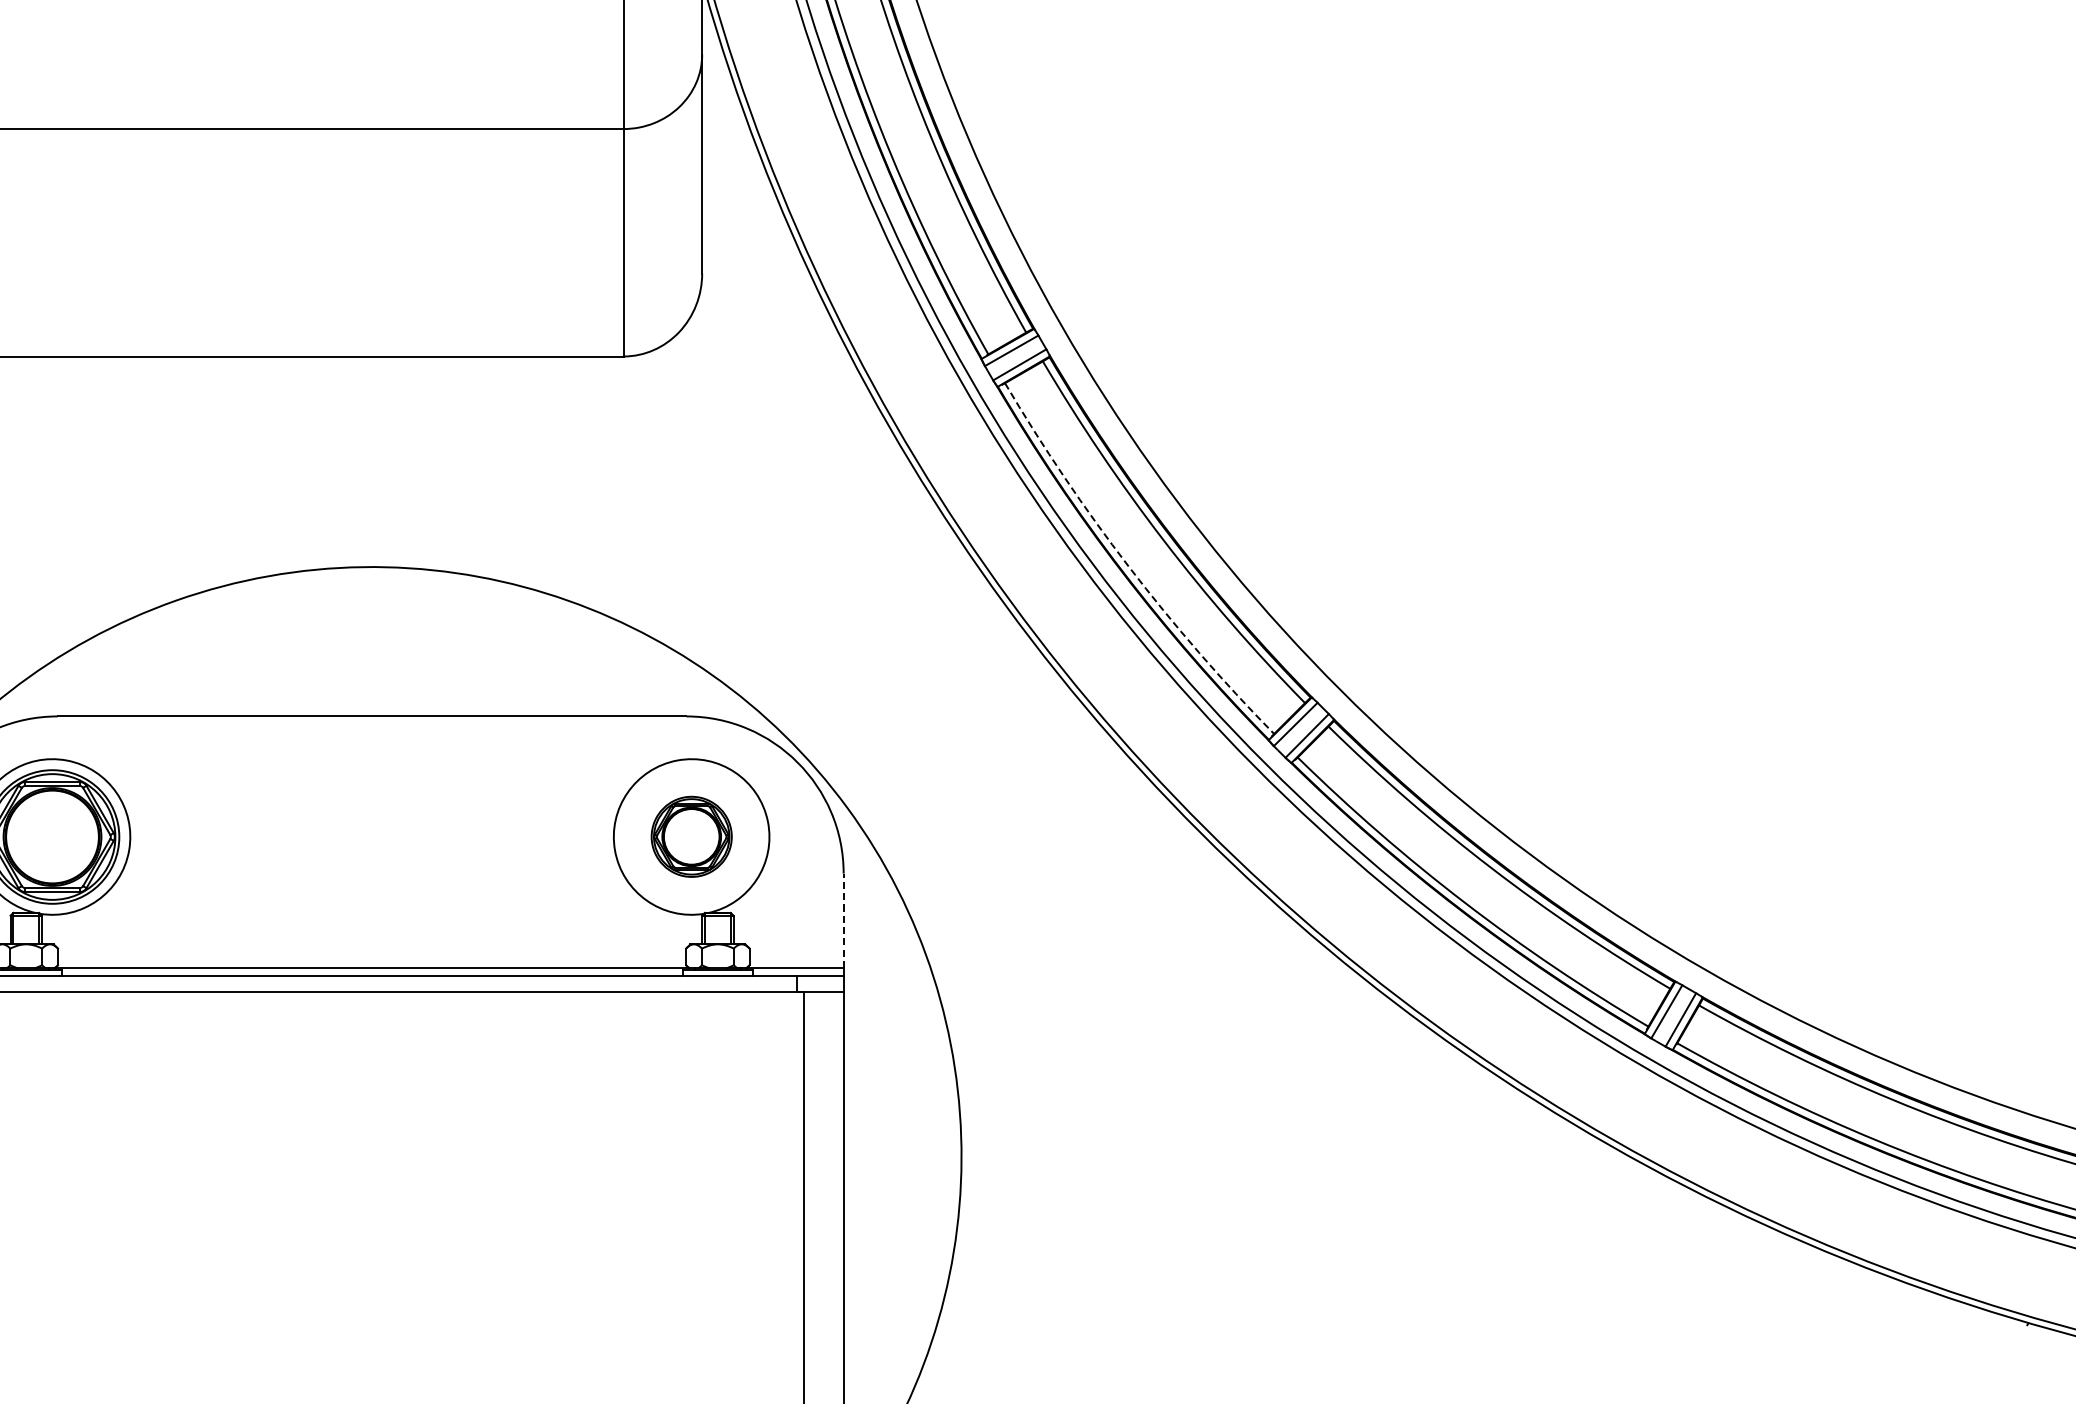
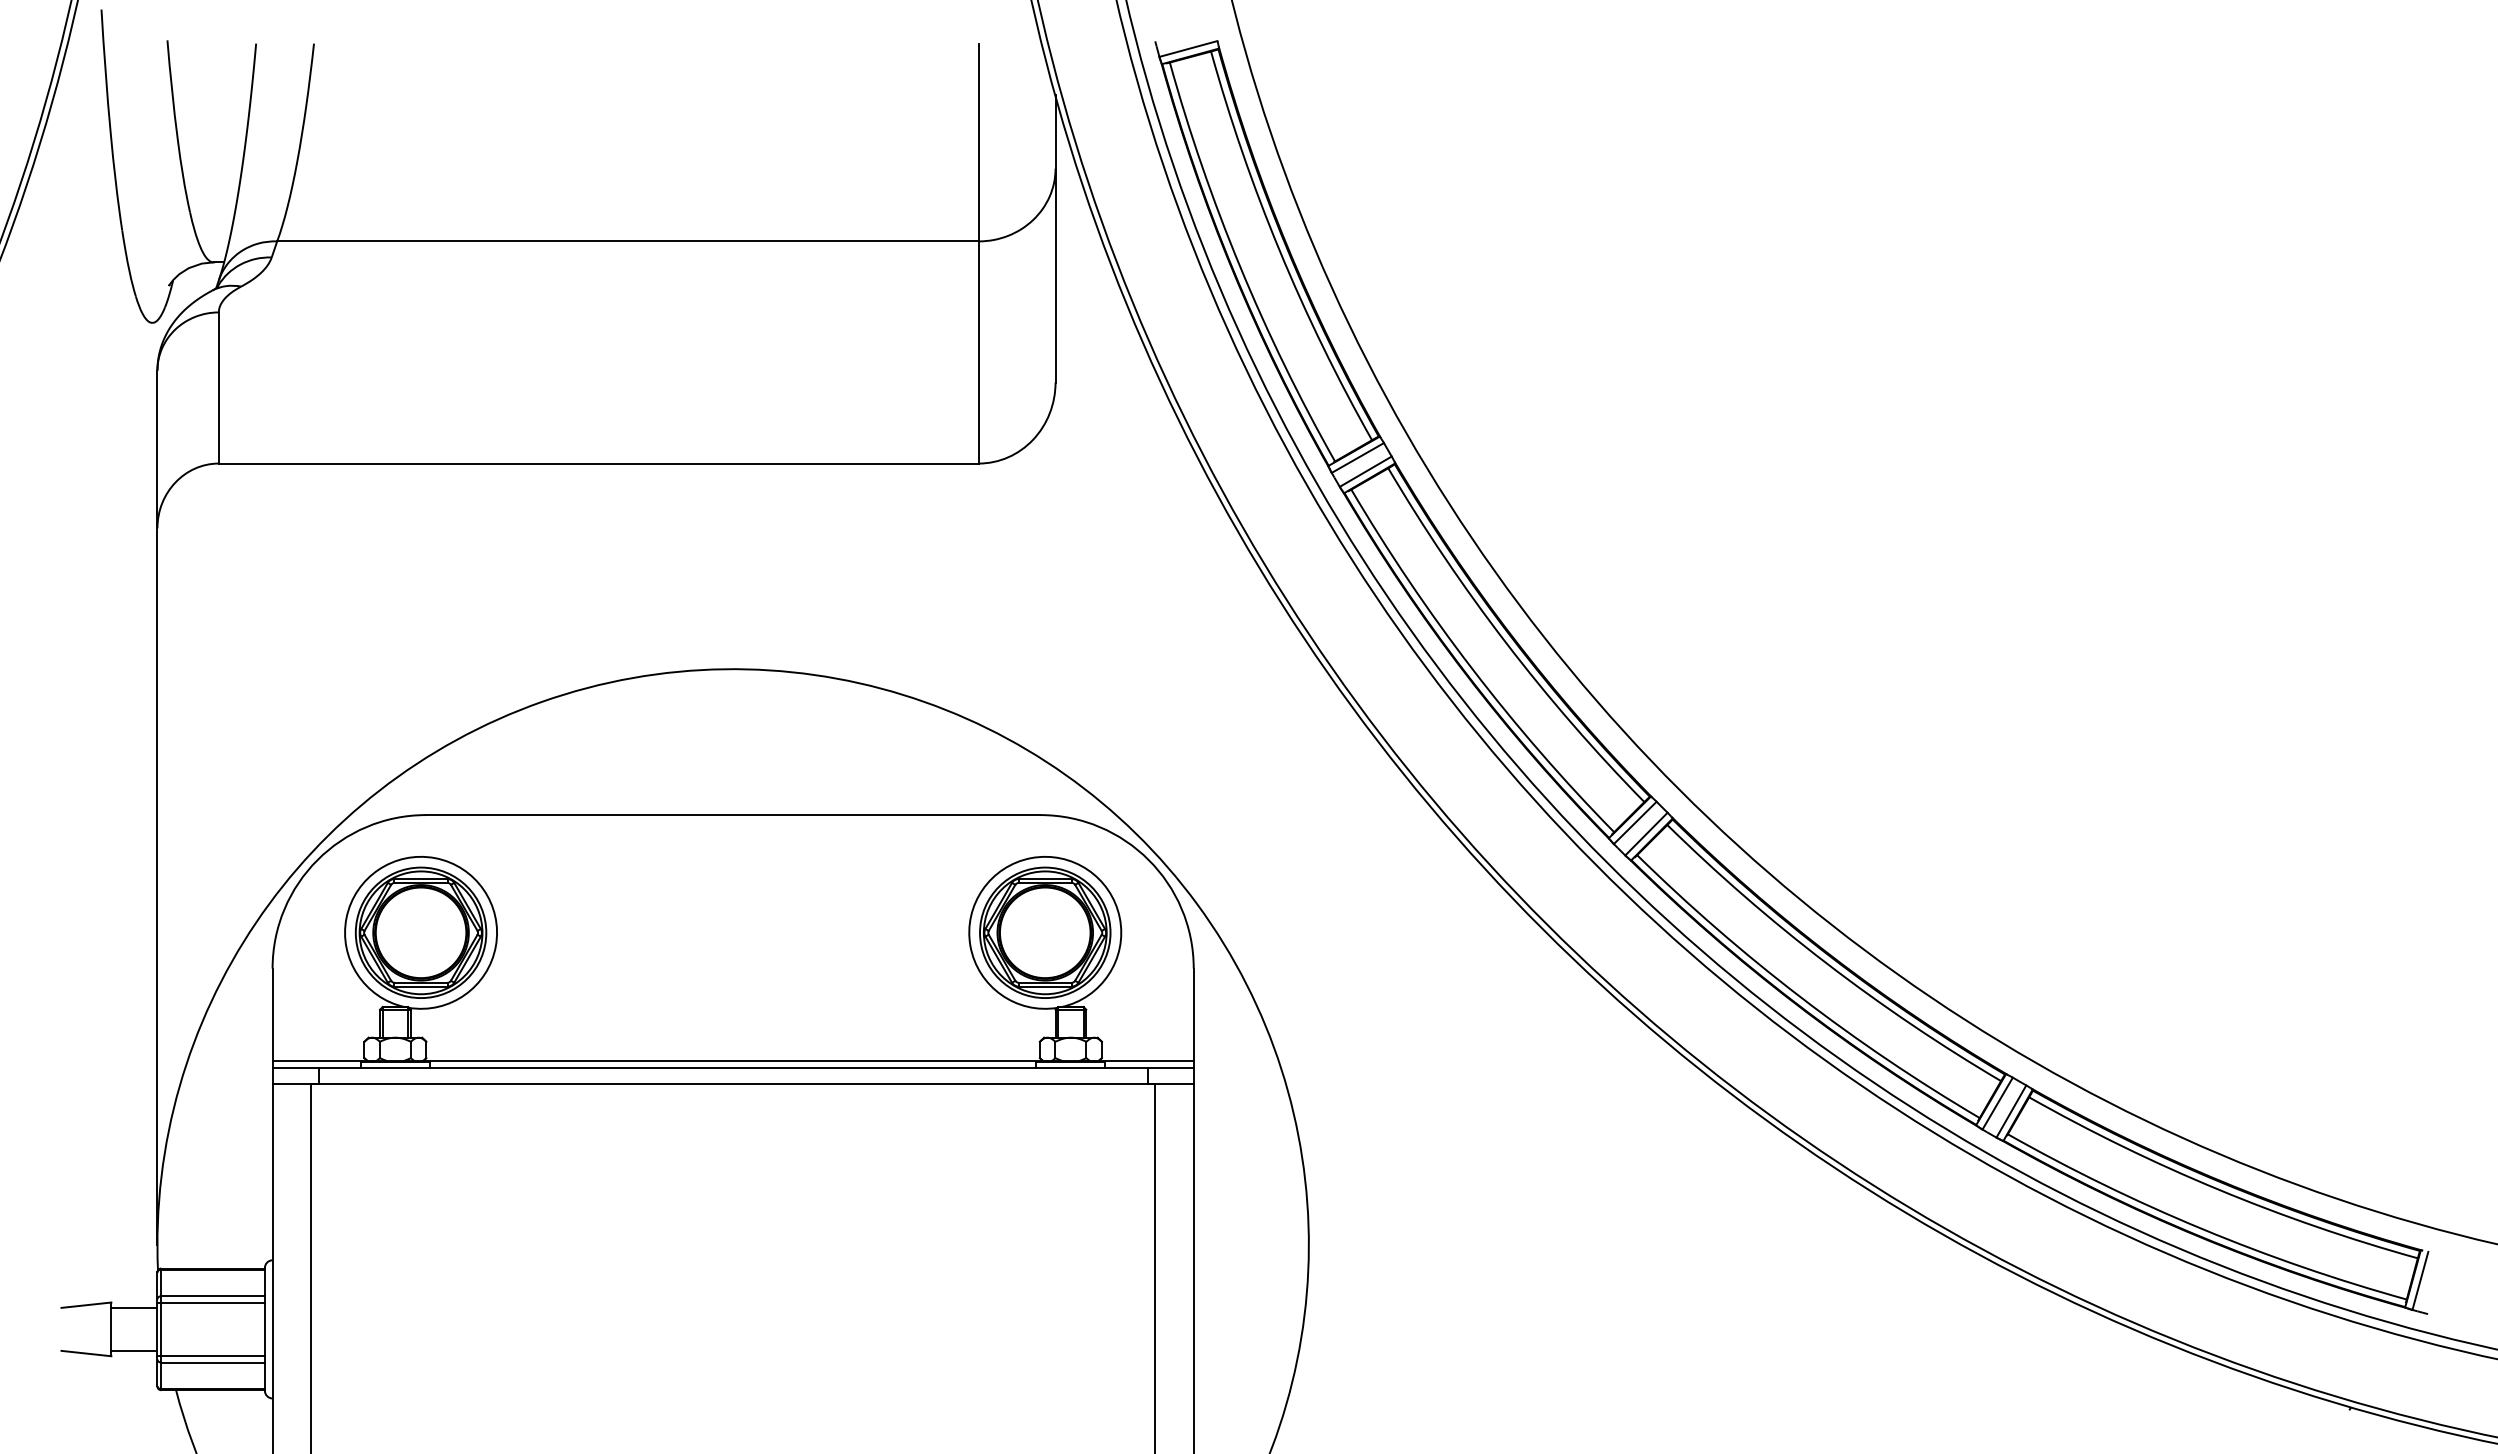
arc: (1129, 566) -> (1472, 668), dashed -> solid
part: (691, 836) -> (1045, 932), size x1.67
line: (843, 920) -> (1193, 1014), dashed -> solid

